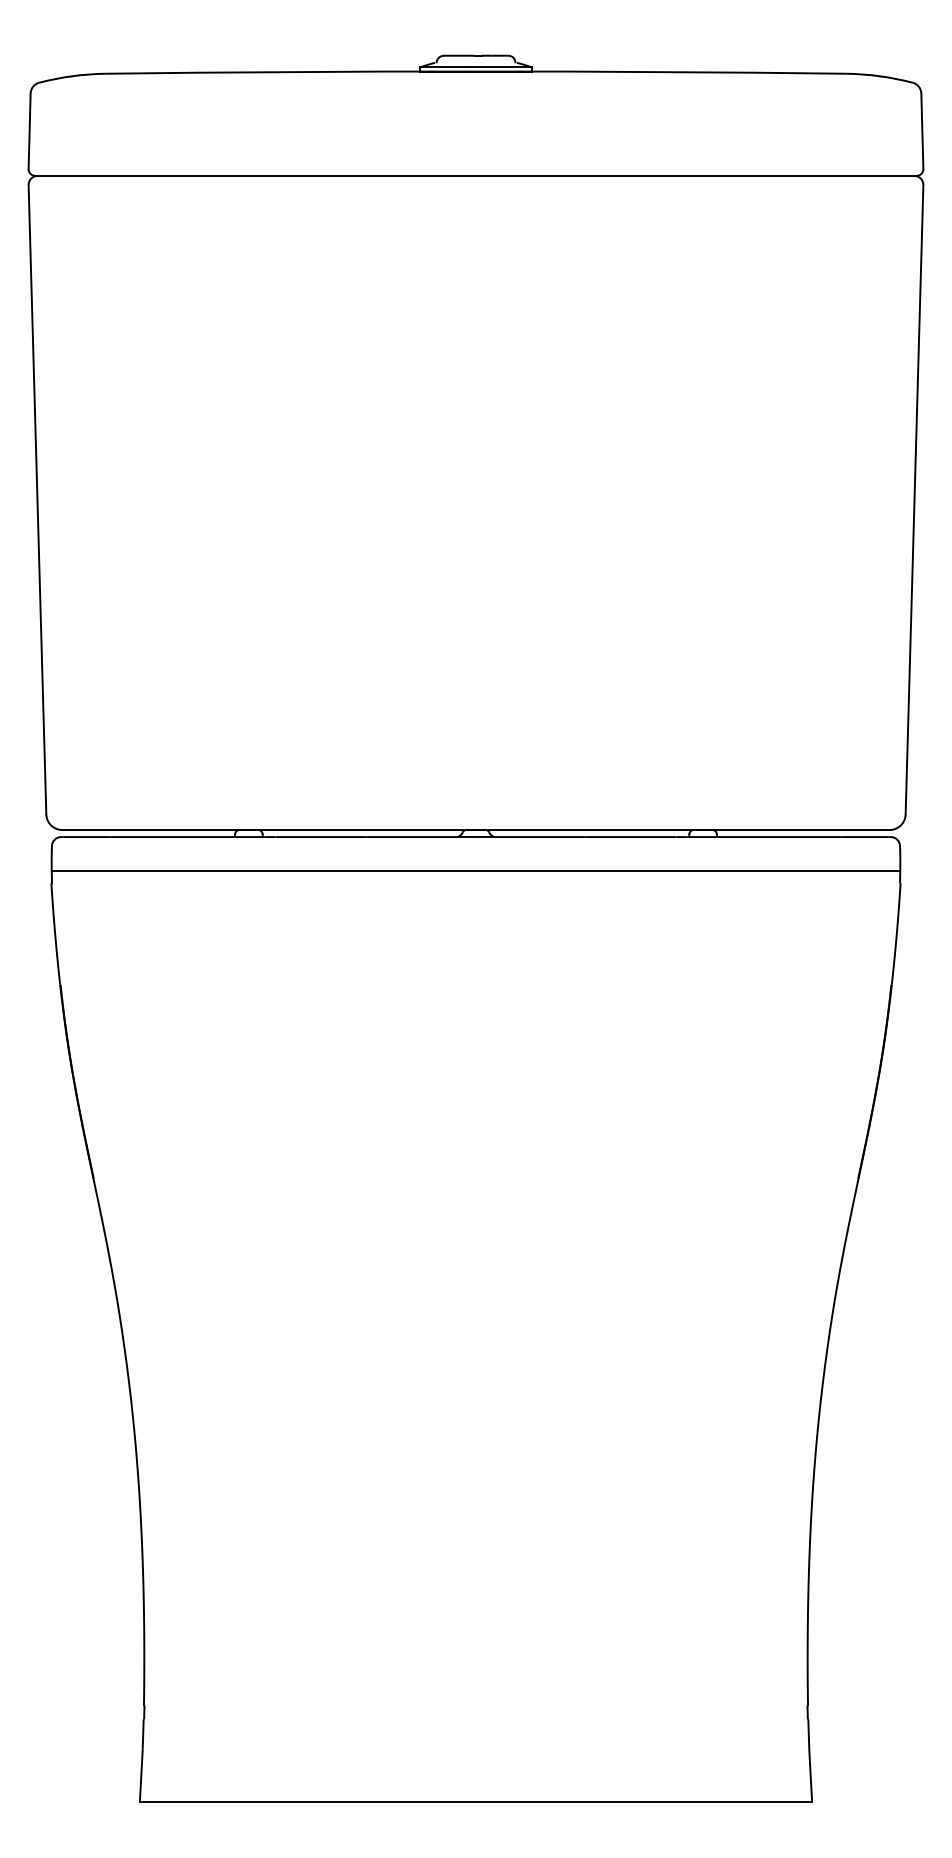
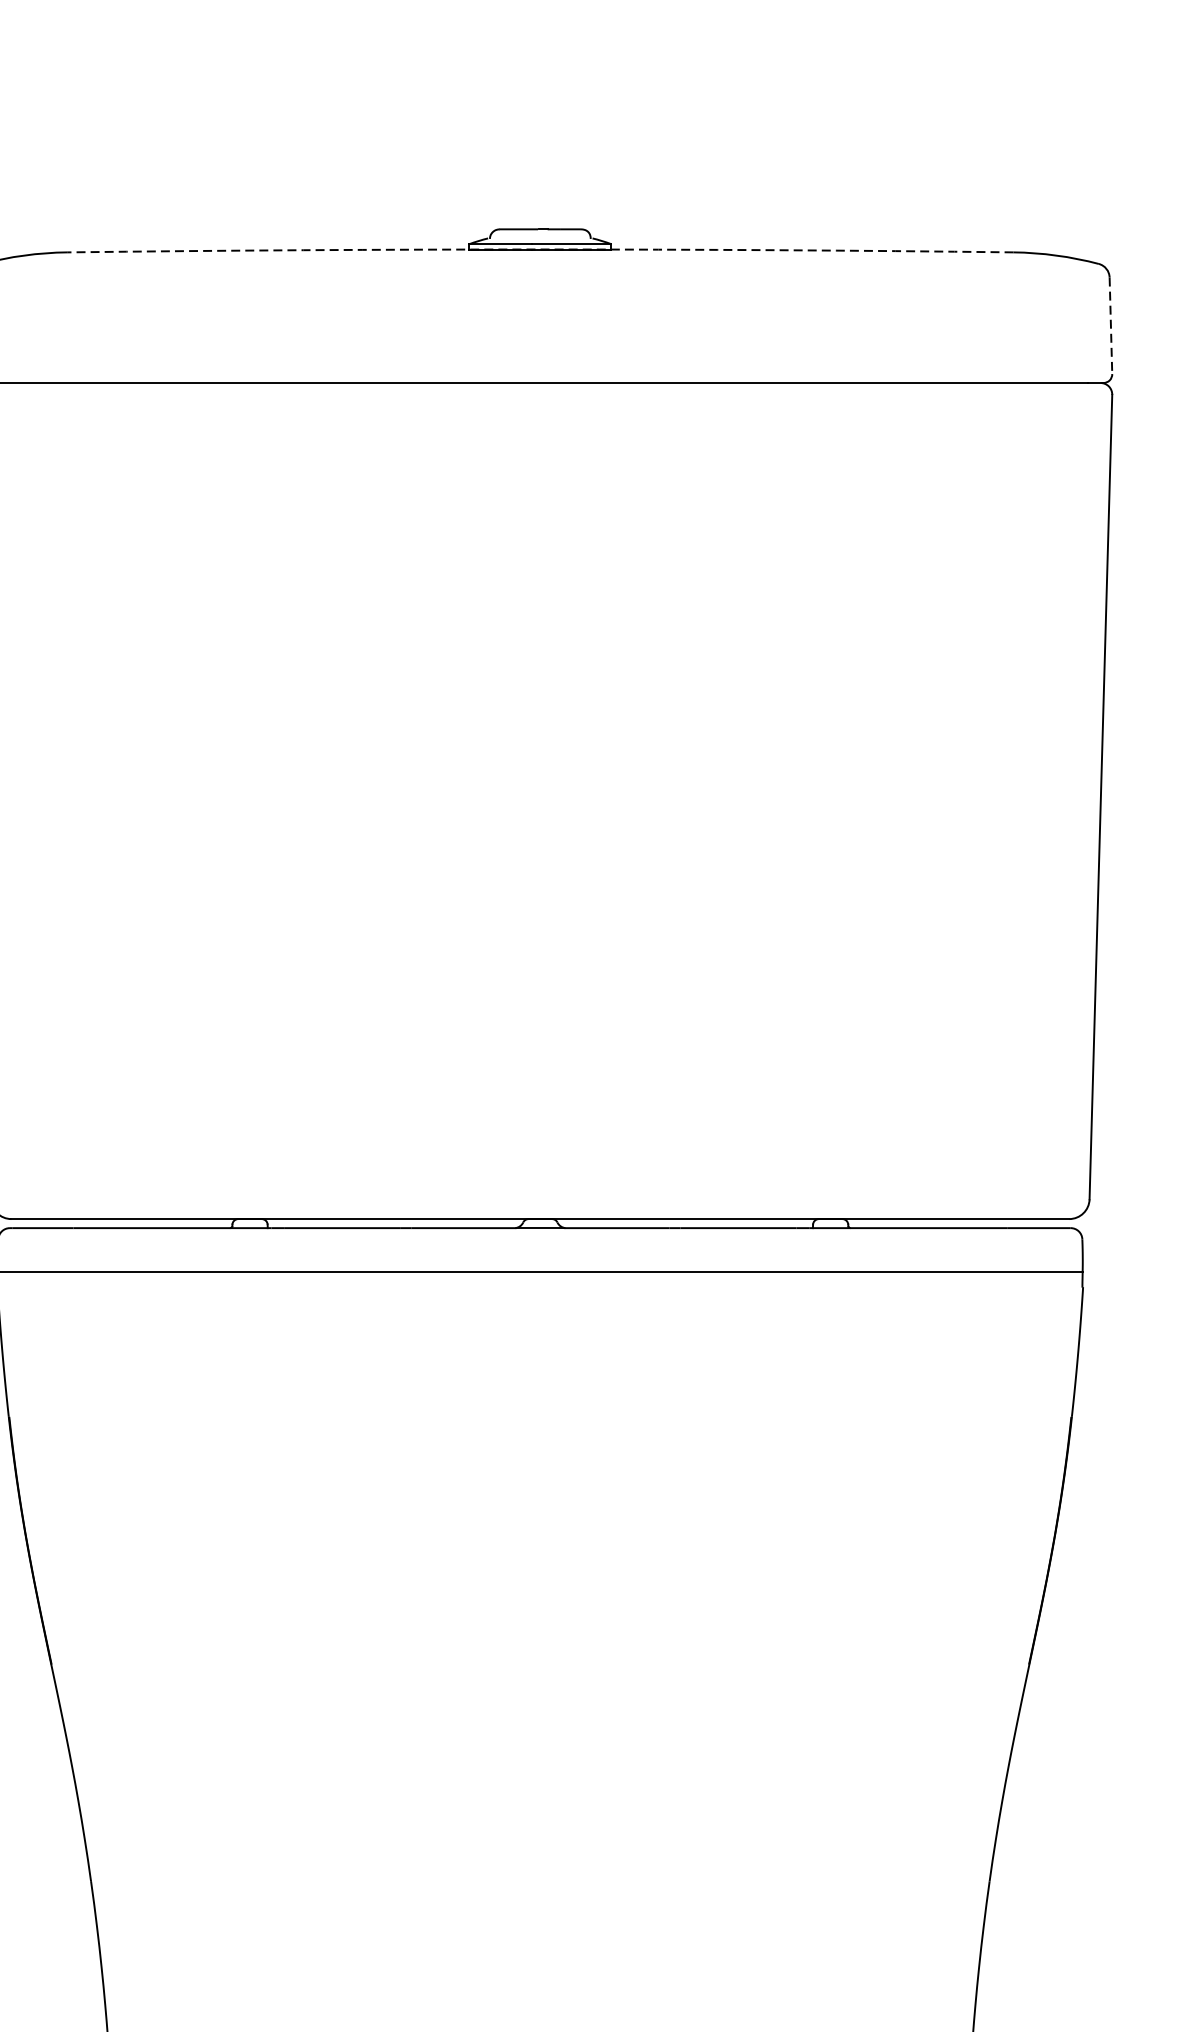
arc: (475, 71) -> (539, 249), solid -> dashed
line: (922, 131) -> (1111, 326), solid -> dashed

